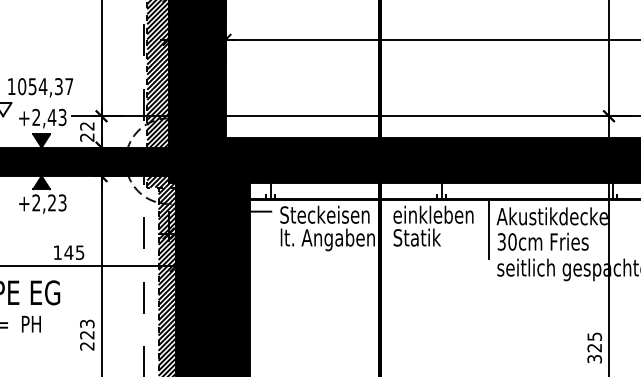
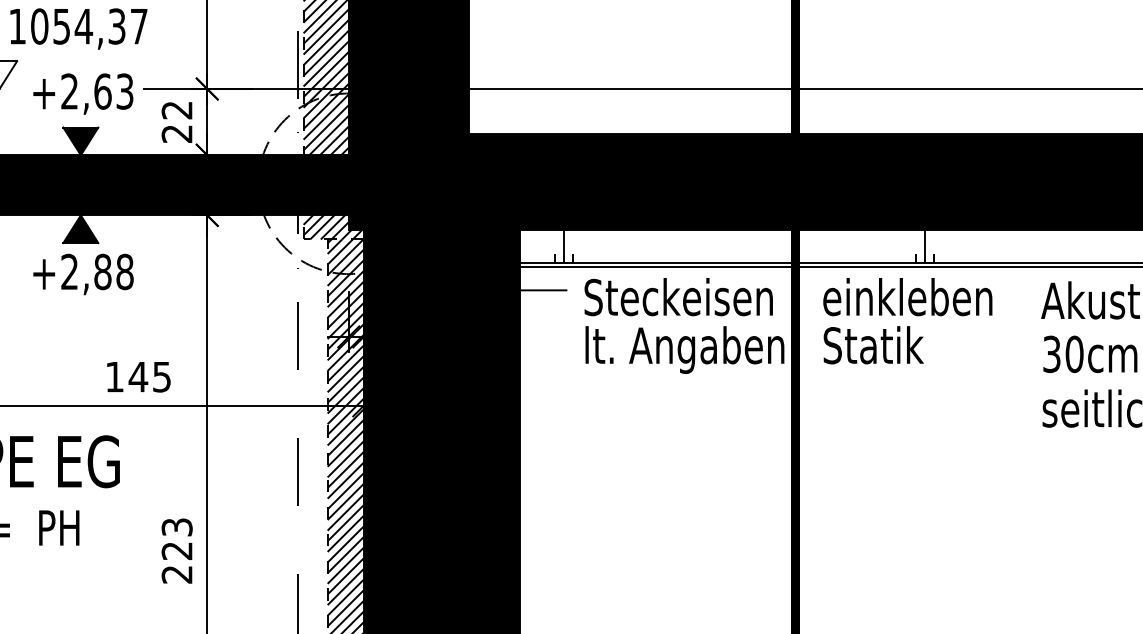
text: (51, 117) -> (101, 91), +2,43 -> +2,63
text: (57, 202) -> (114, 271), +2,23 -> +2,88
line: (489, 229) -> (1026, 328), removed

